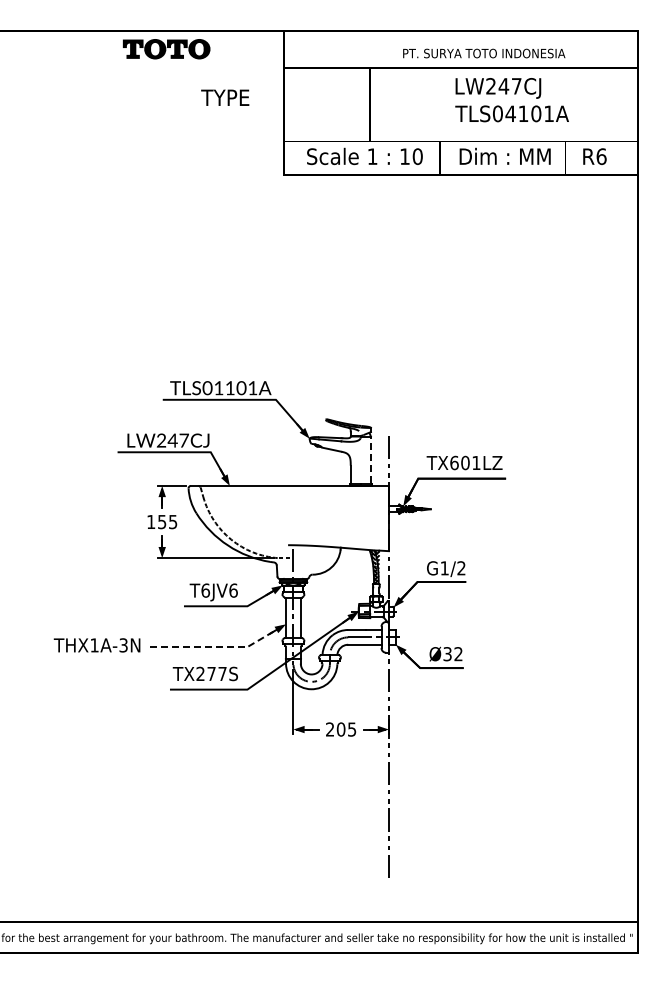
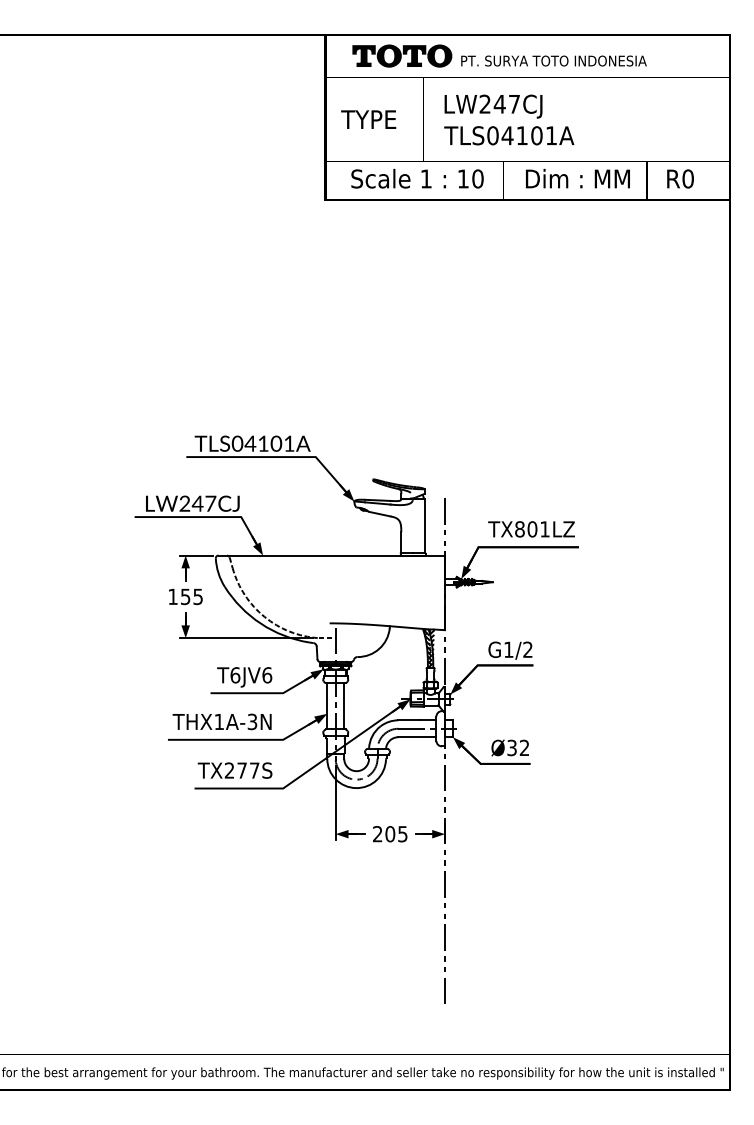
part: (166, 49) -> (402, 56), moved
text: (225, 97) -> (368, 119), moved
text: (511, 100) -> (508, 120), moved
text: (601, 156) -> (688, 178), R6 -> R0
text: (218, 388) -> (250, 444), TLS01101A -> TLS04101A
line: (371, 459) -> (425, 525), dashed -> solid
text: (454, 462) -> (519, 528), TX601LZ -> TX801LZ
text: (96, 645) -> (221, 722), moved
line: (218, 647) -> (250, 740), dashed -> solid

